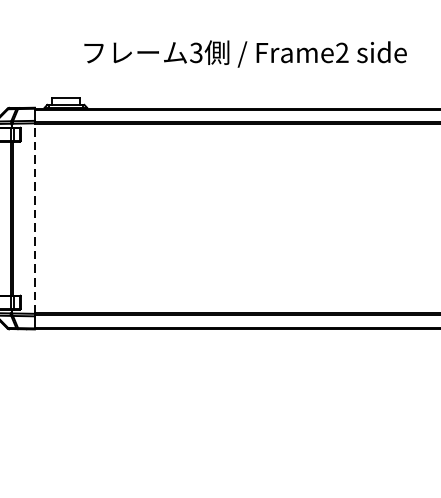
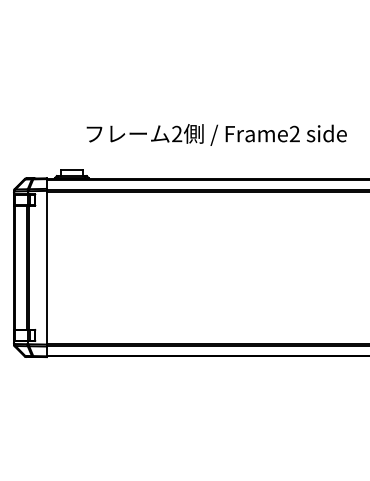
text: (196, 53) -> (177, 134), 3 -> 2
line: (34, 218) -> (46, 267), dashed -> solid

